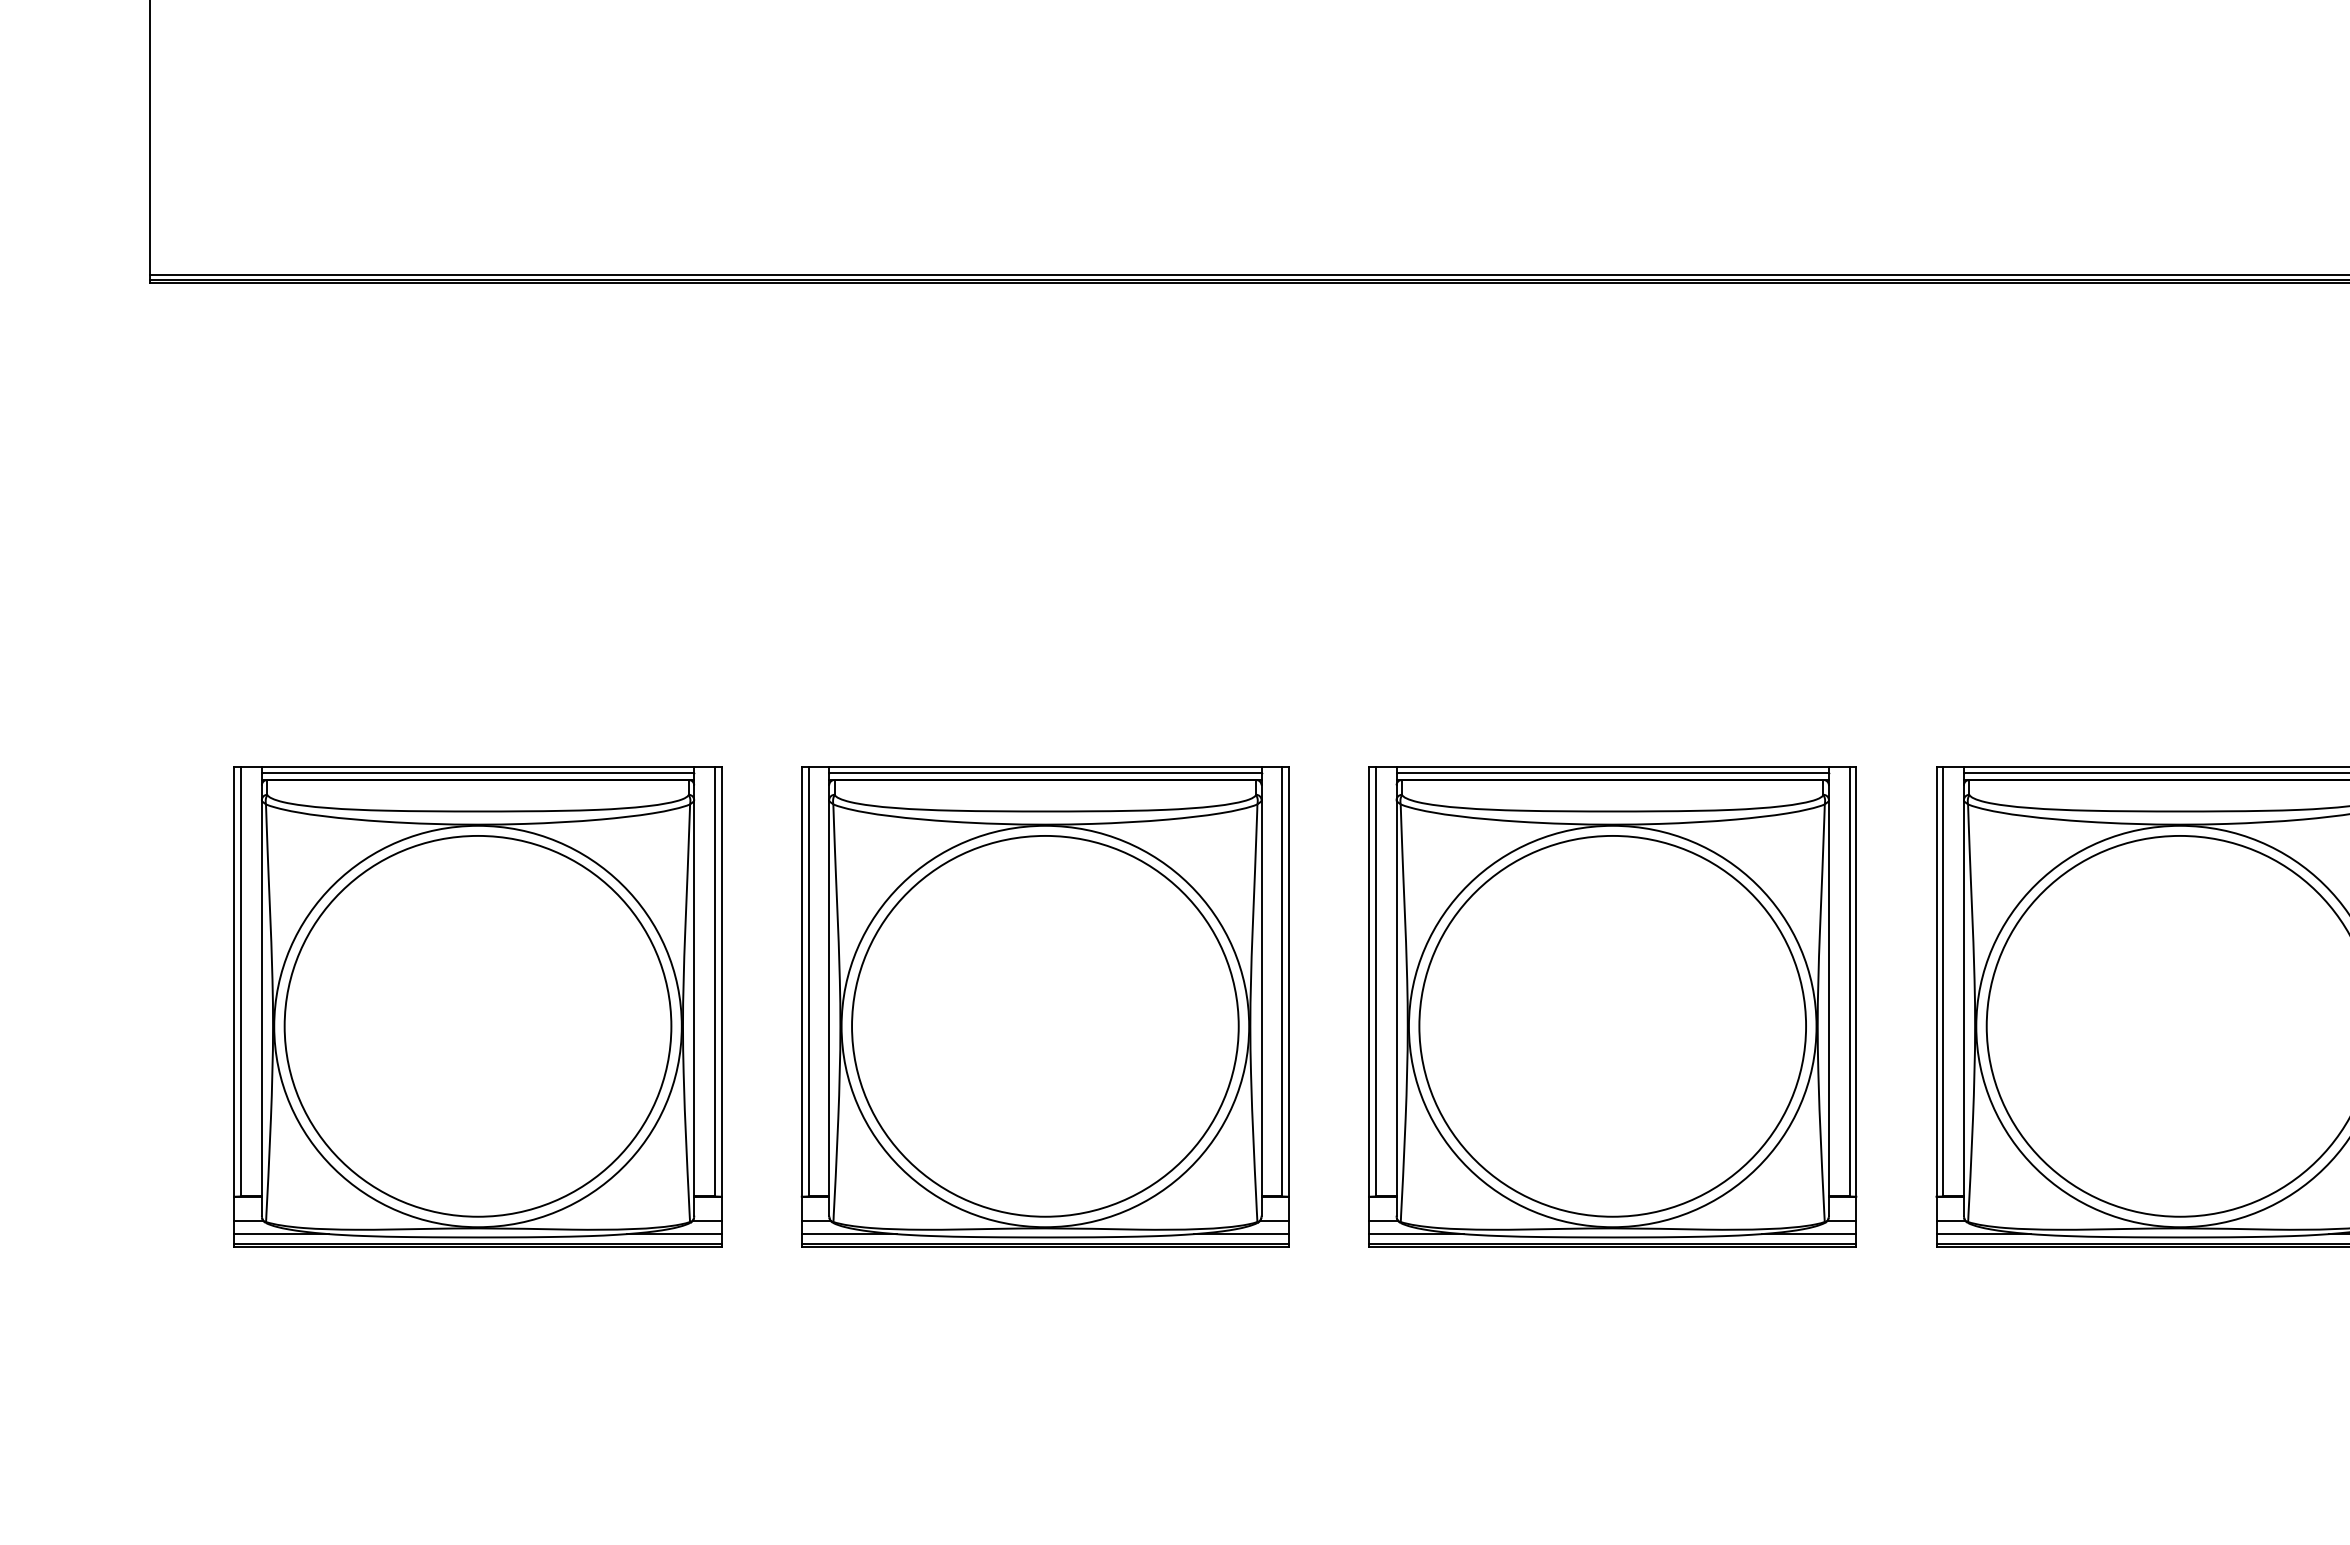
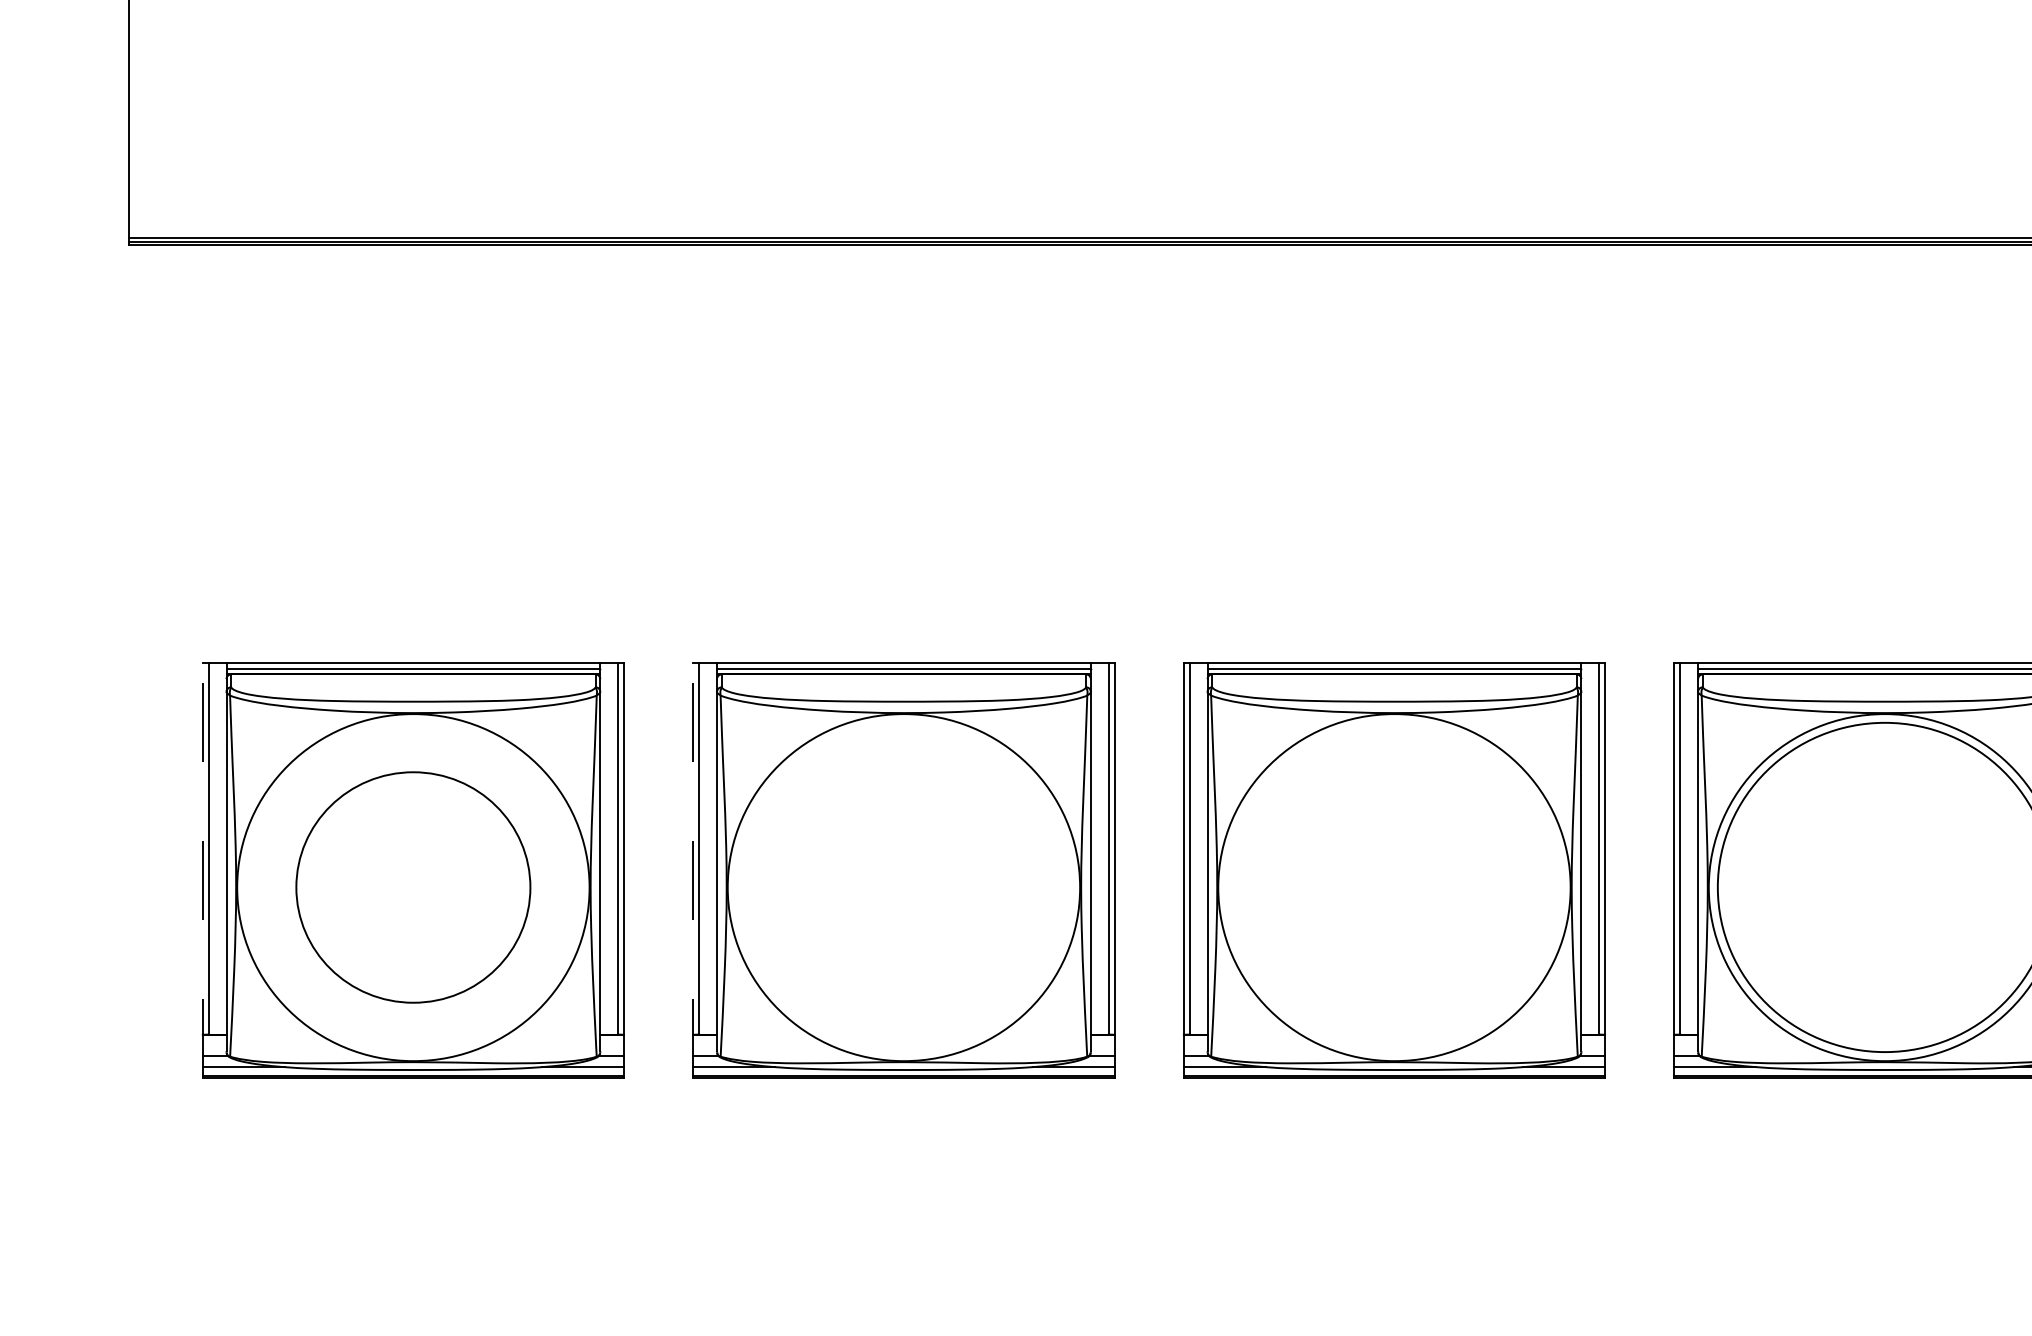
line: (234, 1007) -> (202, 871), solid -> dashed
line: (801, 1007) -> (693, 871), solid -> dashed
part: (477, 1026) -> (412, 887), size x0.7
part: (1045, 1026) -> (904, 887), removed
part: (1612, 1026) -> (1394, 887), removed

